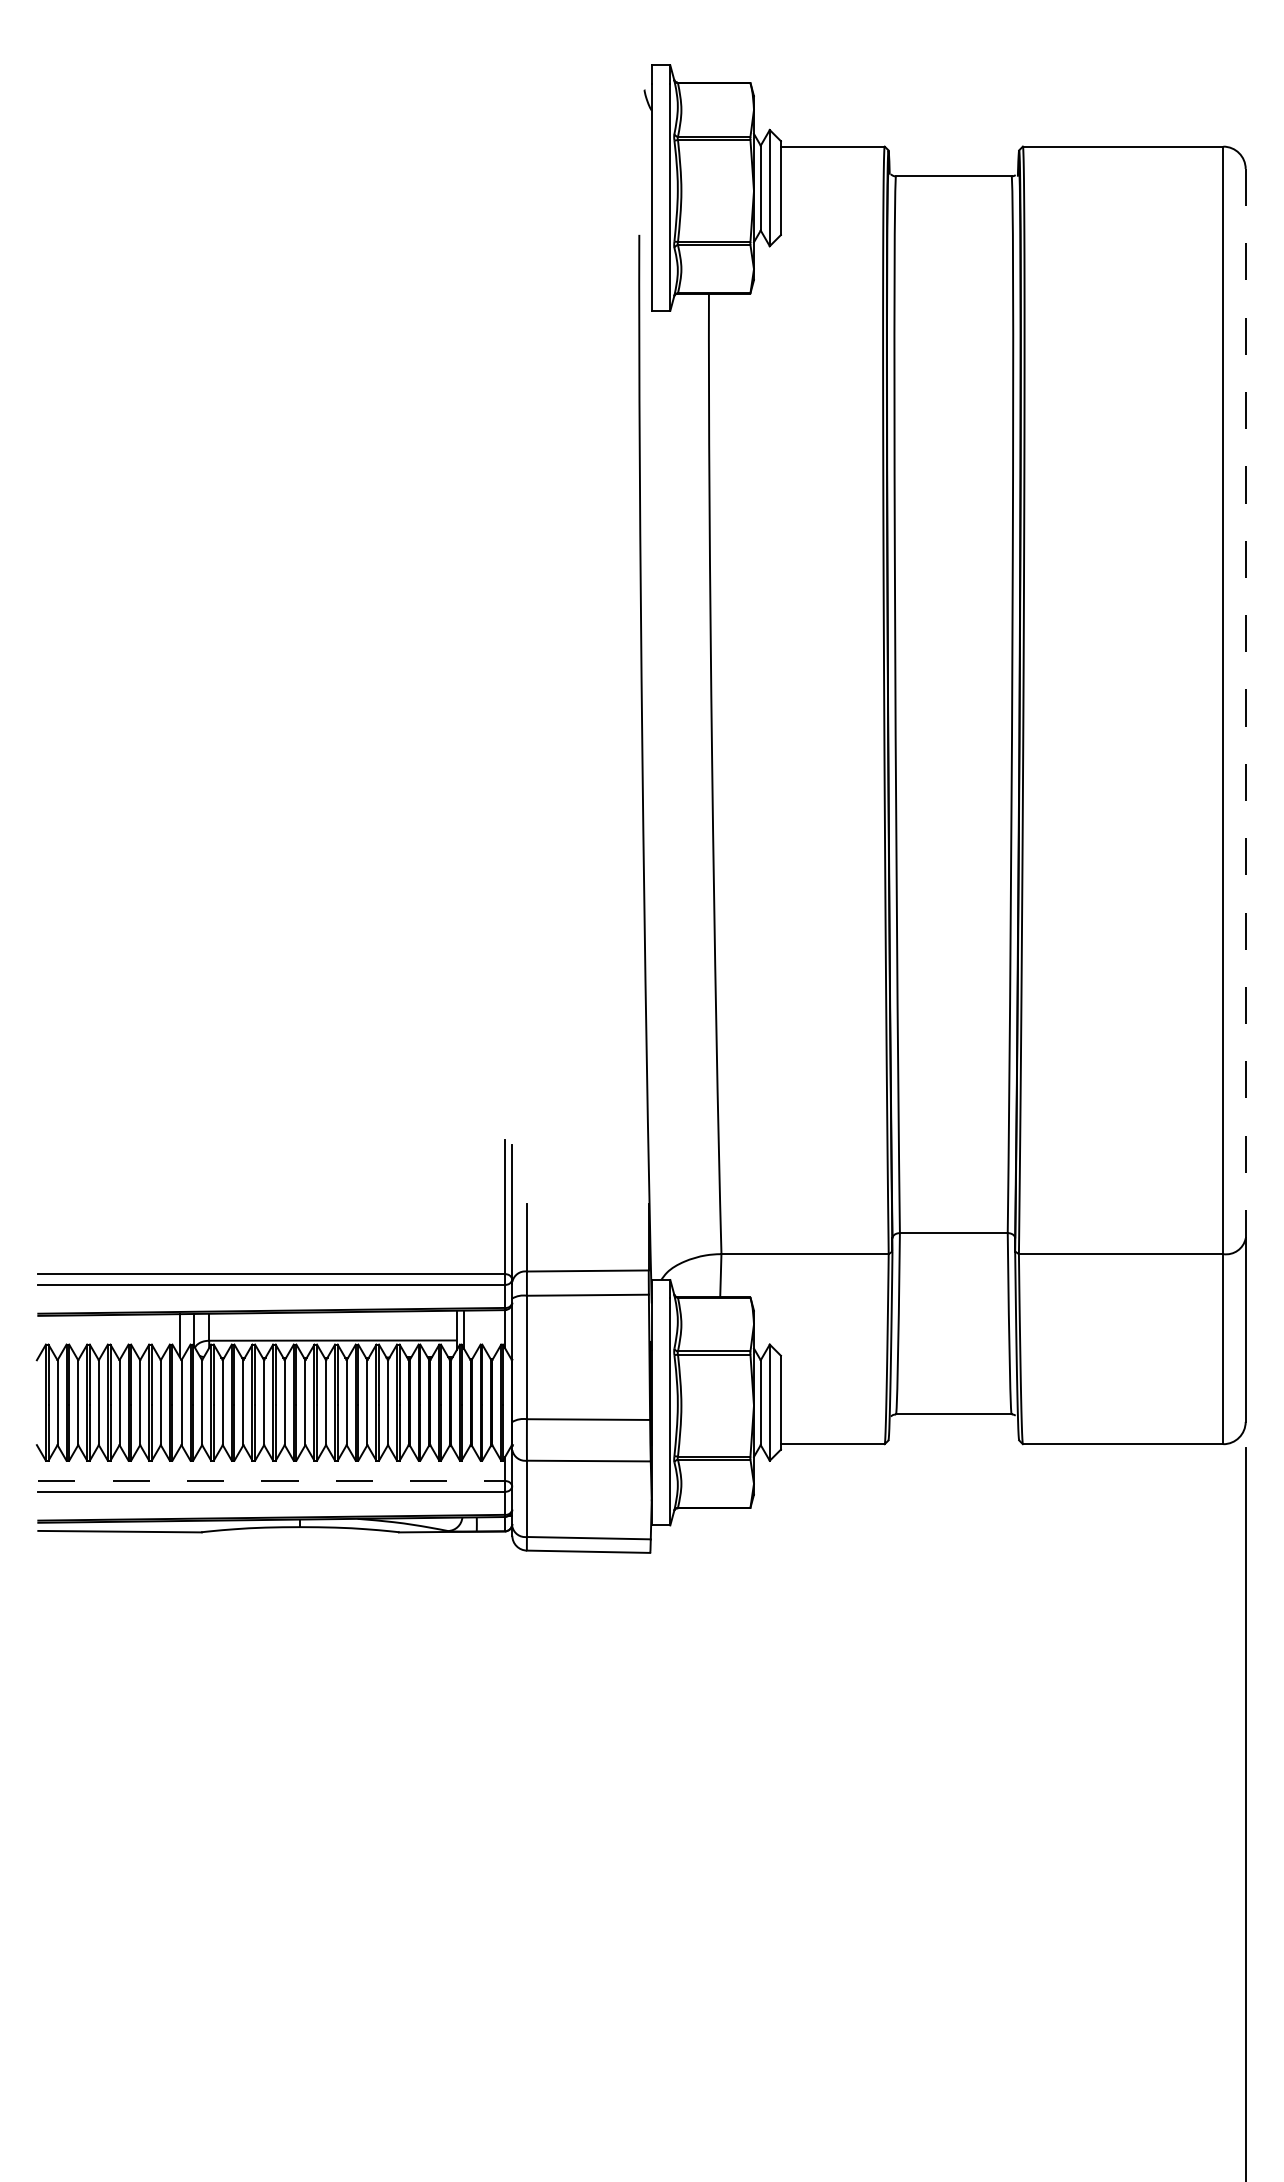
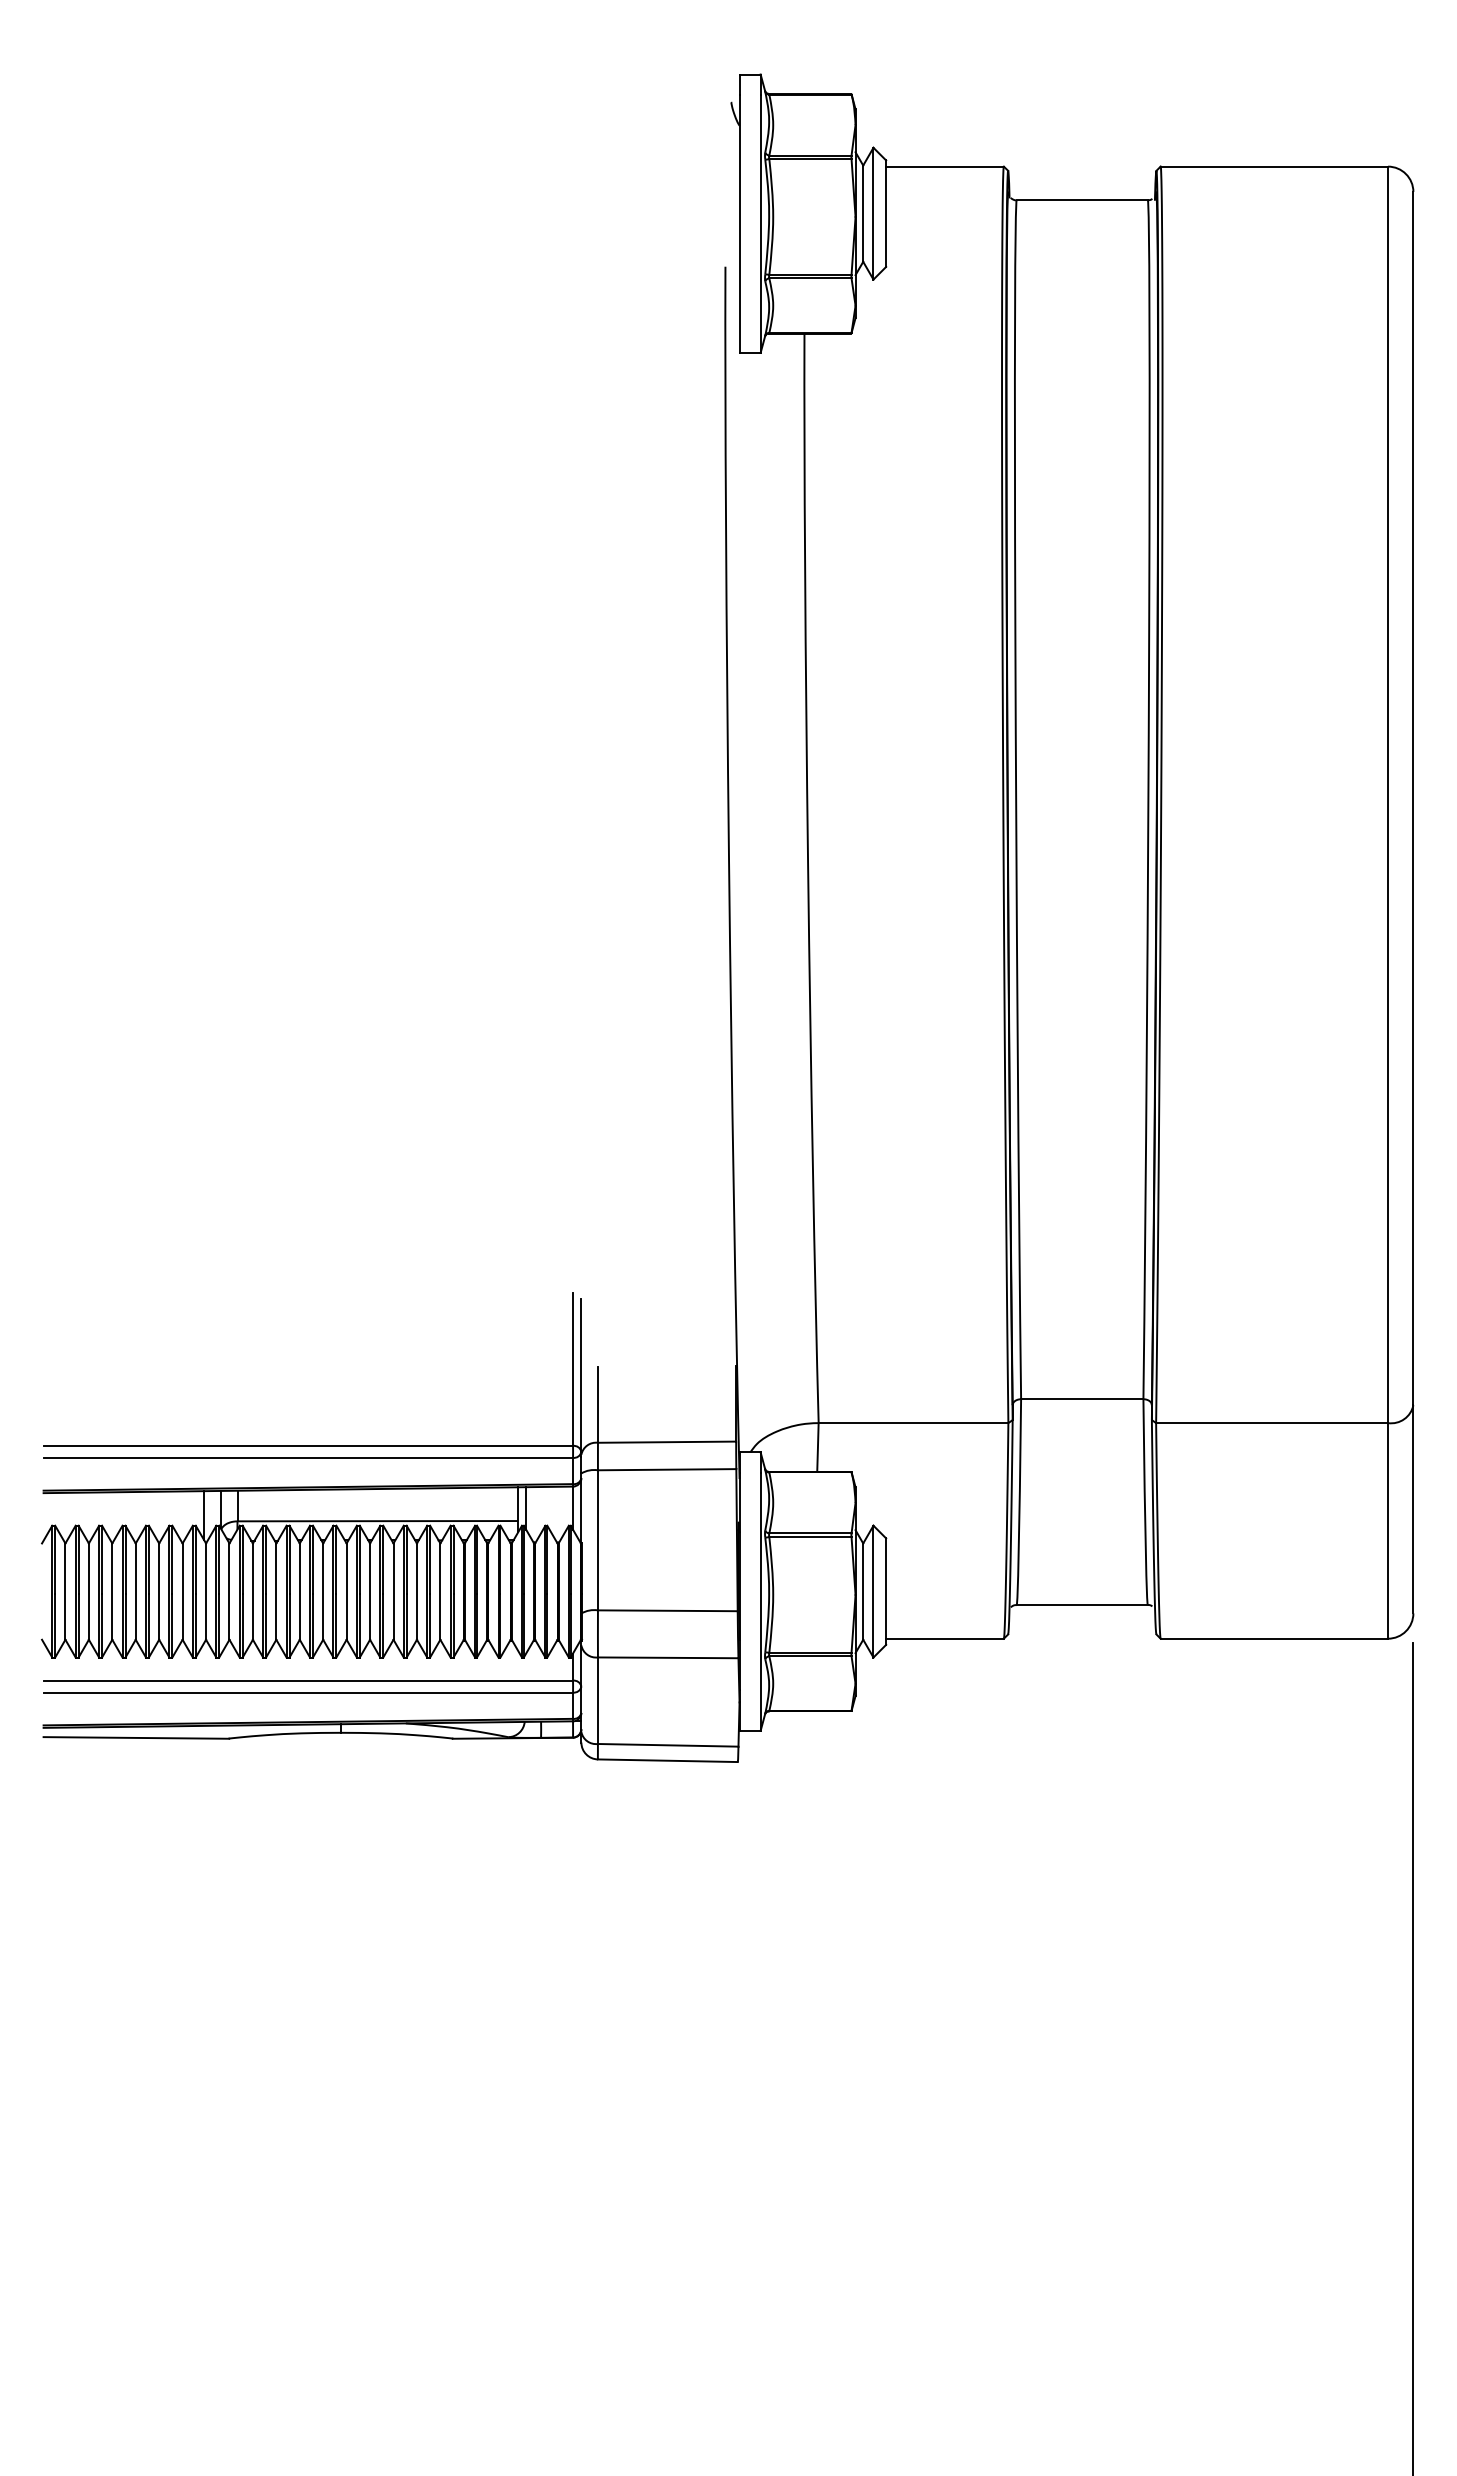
line: (1245, 703) -> (1413, 798), dashed -> solid
line: (272, 1481) -> (309, 1681), dashed -> solid

